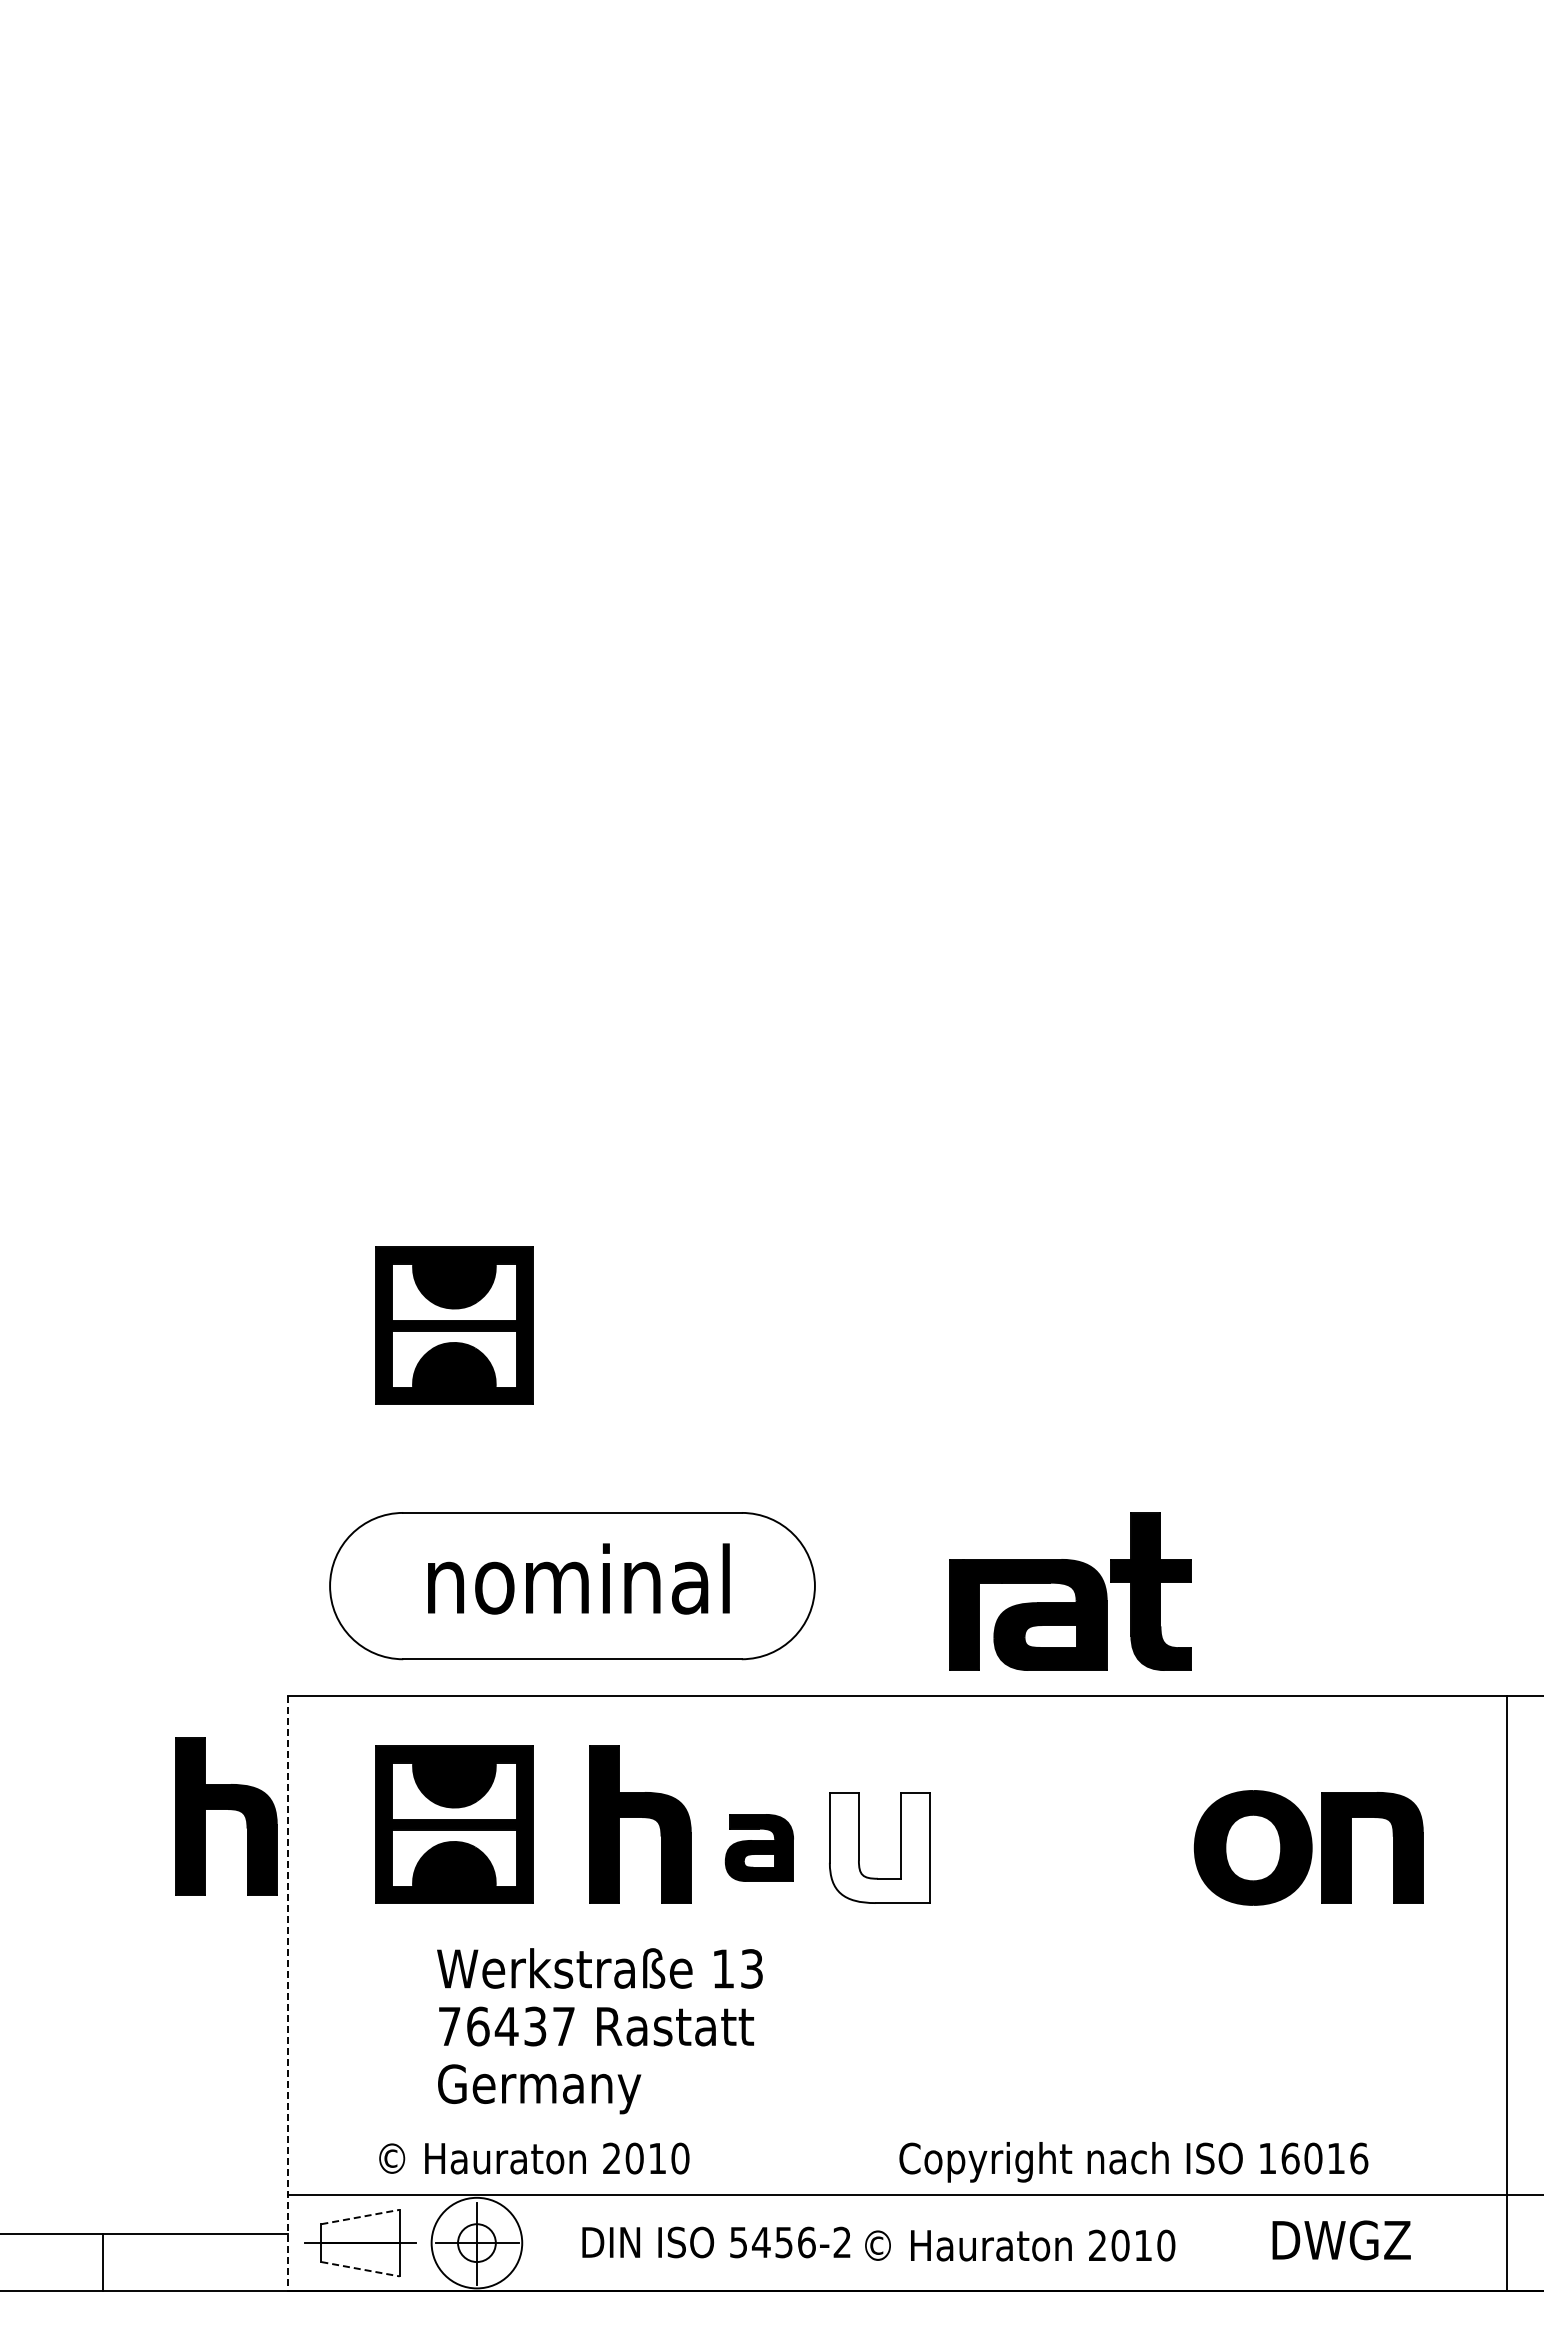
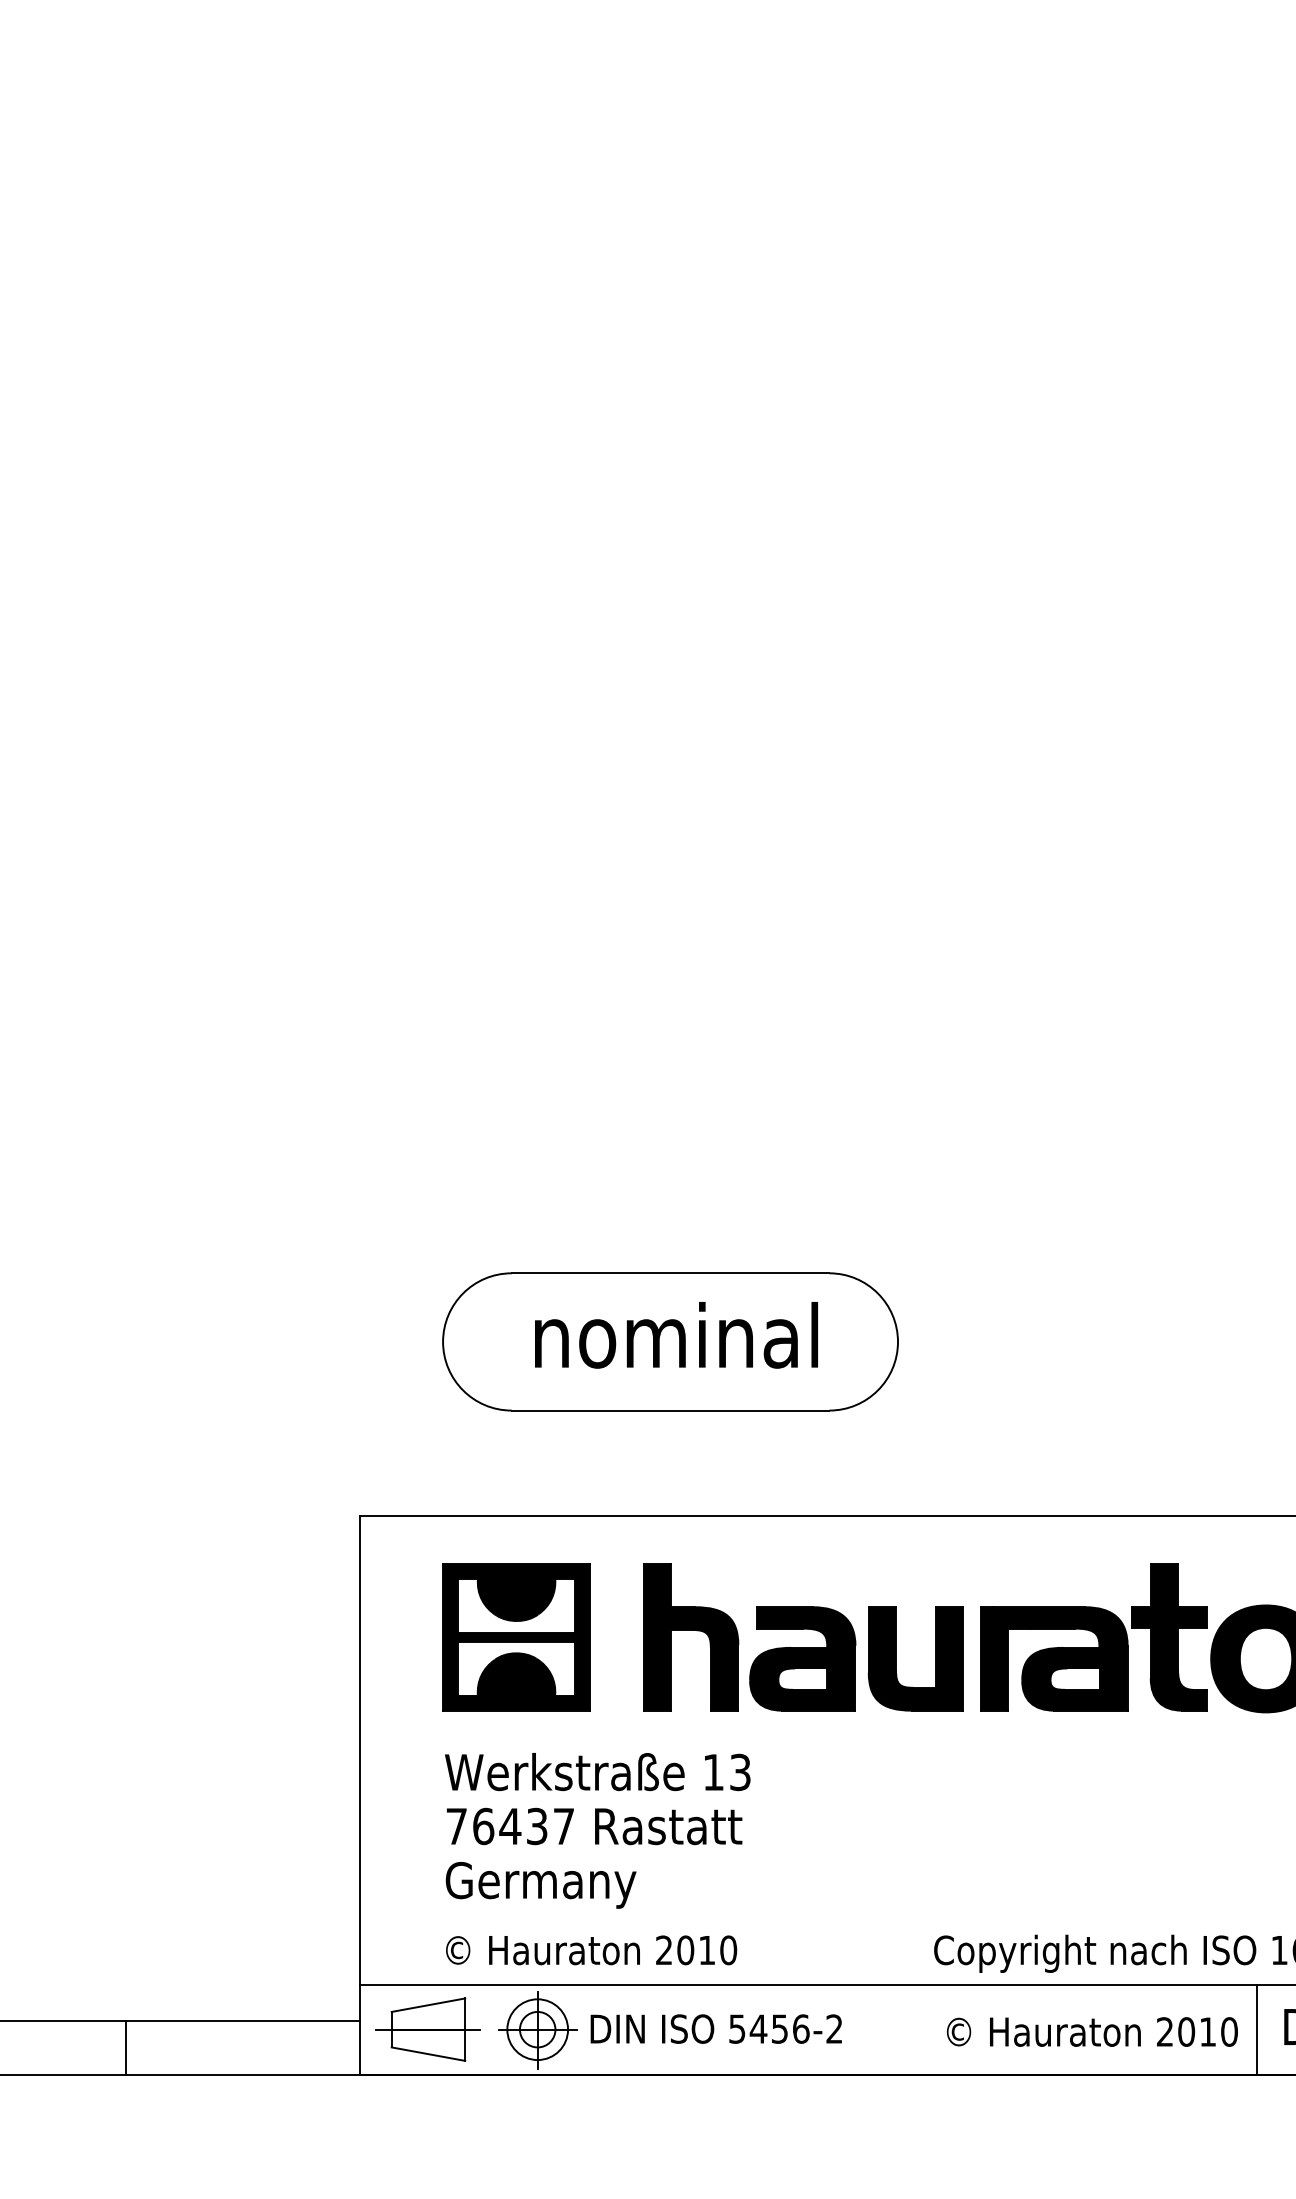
part: (454, 1325) -> (516, 1168), removed
part: (572, 1586) -> (670, 1342), moved
part: (1070, 1591) -> (1093, 1636), moved
part: (226, 1809) -> (302, 1622), removed
part: (759, 1847) -> (802, 1658), size x1.67
fill: (879, 1847) -> (915, 1658), added
line: (287, 1993) -> (359, 1795), dashed -> solid
text: (599, 2031) -> (597, 1831), moved
line: (360, 2217) -> (428, 2005), dashed -> solid
circle: (476, 2242) -> (537, 2029), size x0.71
text: (716, 2242) -> (716, 2029), moved
line: (1243, 2243) -> (1256, 2030), added
text: (1020, 2245) -> (1092, 2031), moved
line: (102, 2262) -> (125, 2047), moved
line: (360, 2269) -> (428, 2054), dashed -> solid

